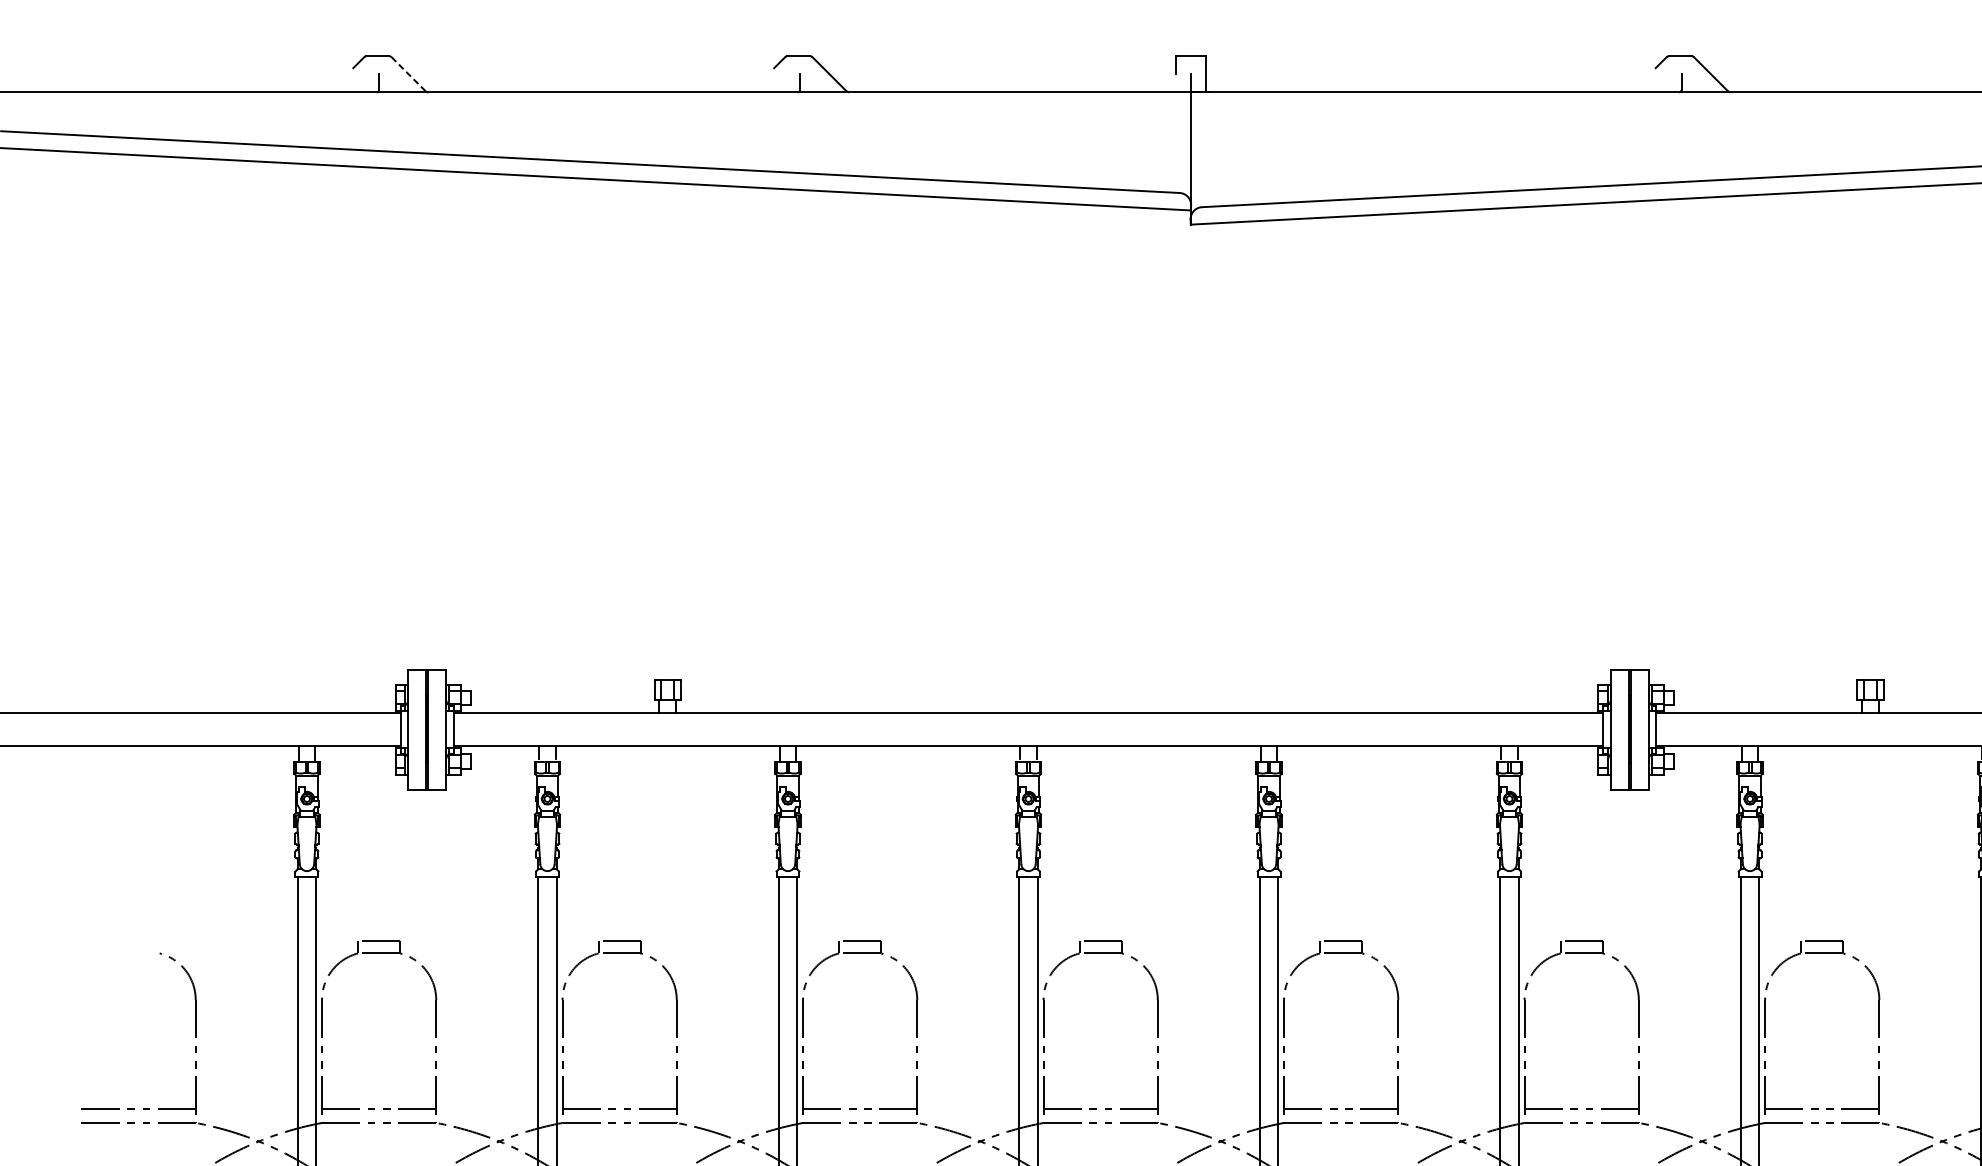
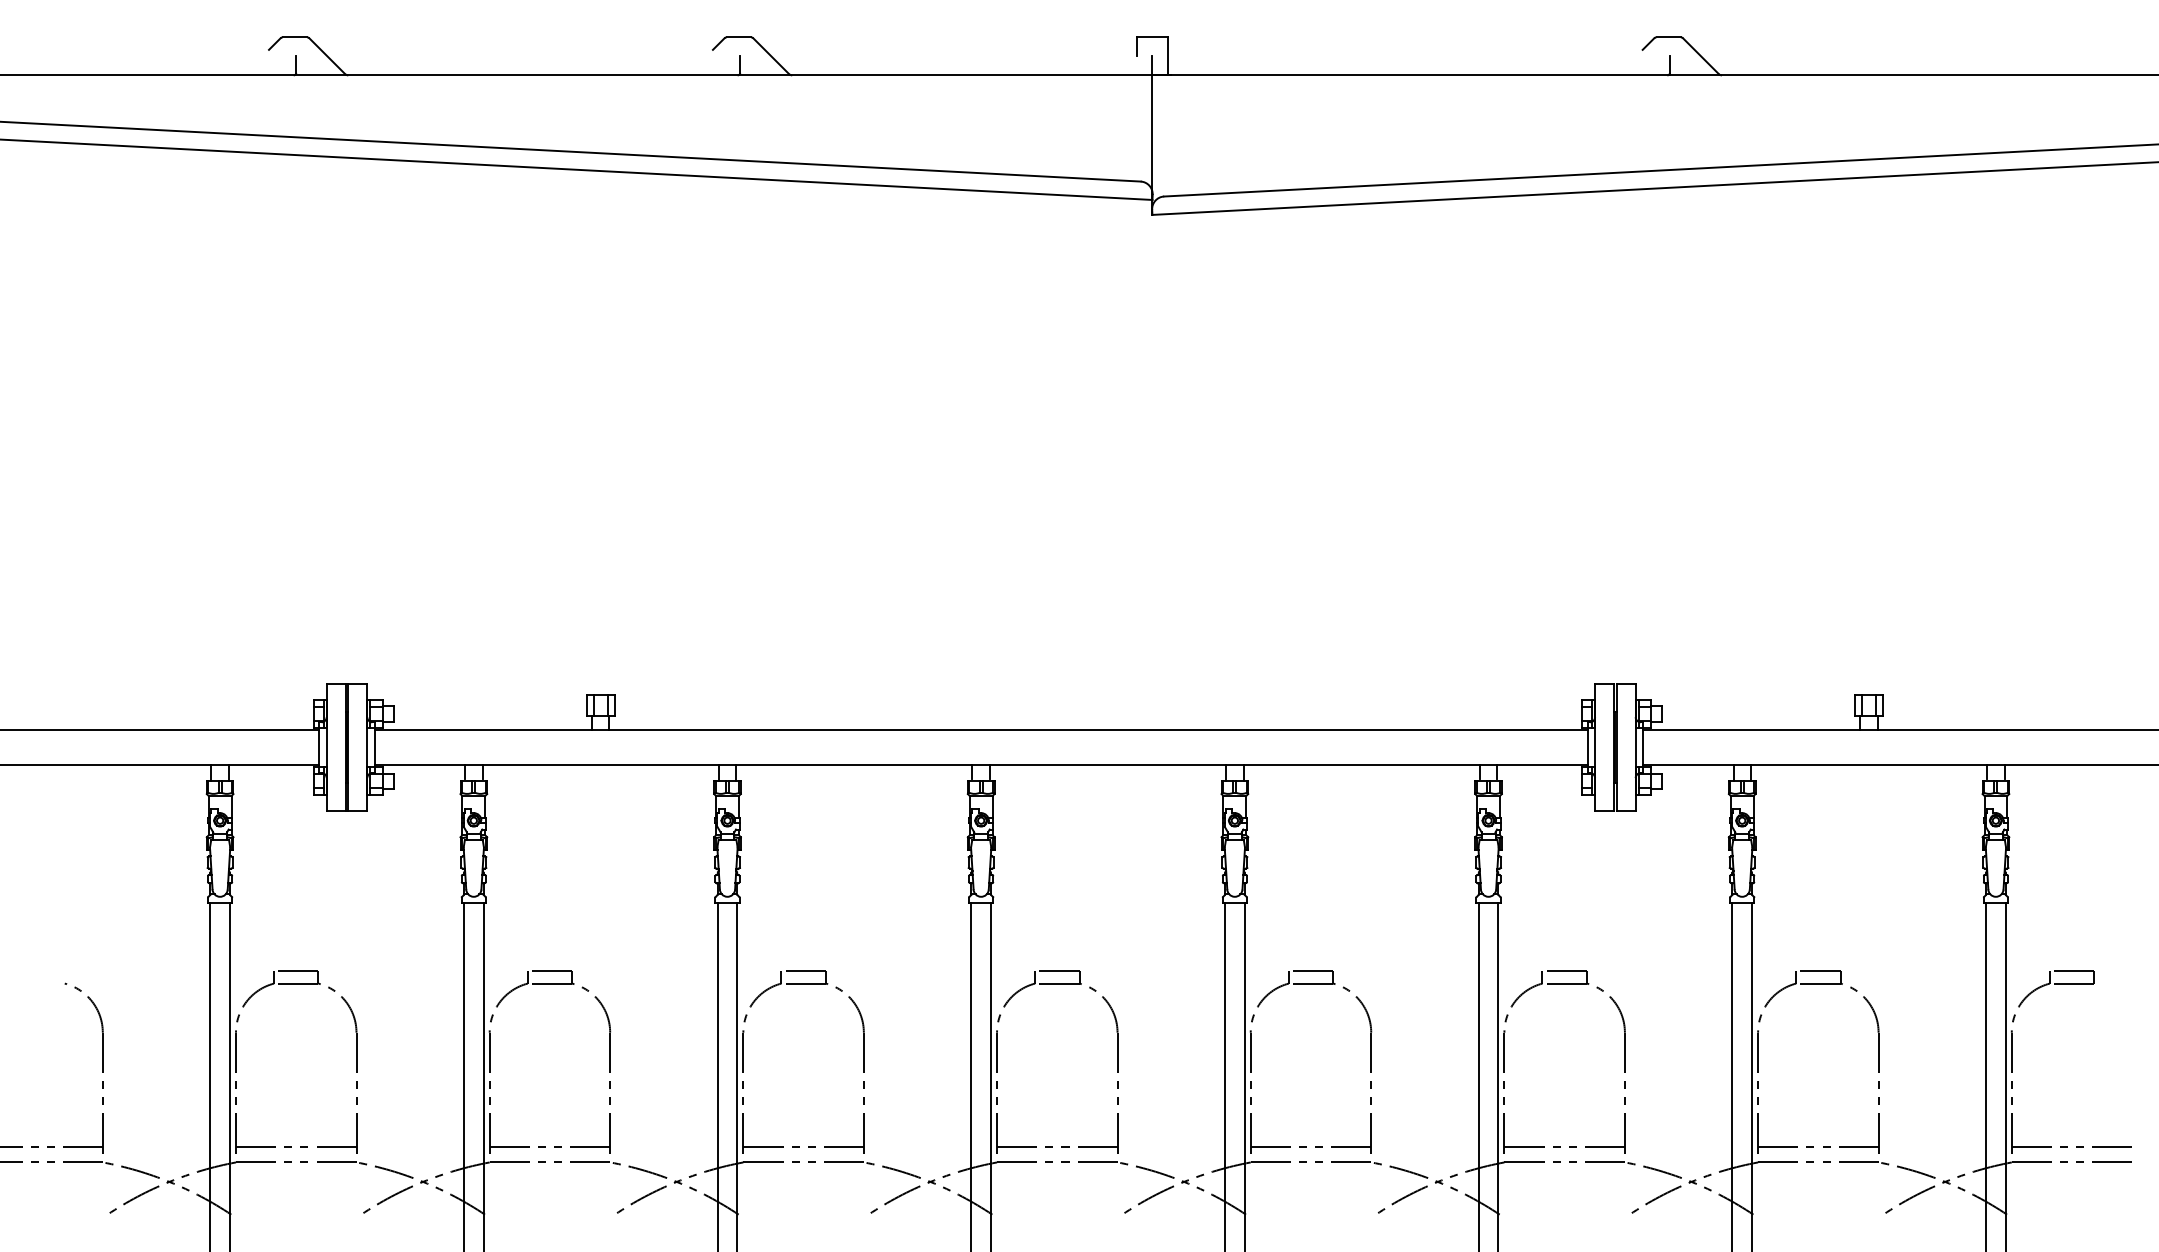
line: (408, 74) -> (327, 56), dashed -> solid

